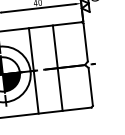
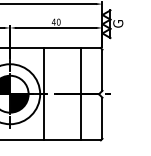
line: (57, 68) -> (80, 94), moved

